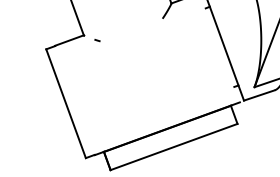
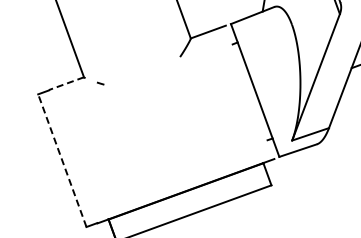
line: (69, 40) -> (66, 83), solid -> dashed
line: (66, 103) -> (62, 160), solid -> dashed

